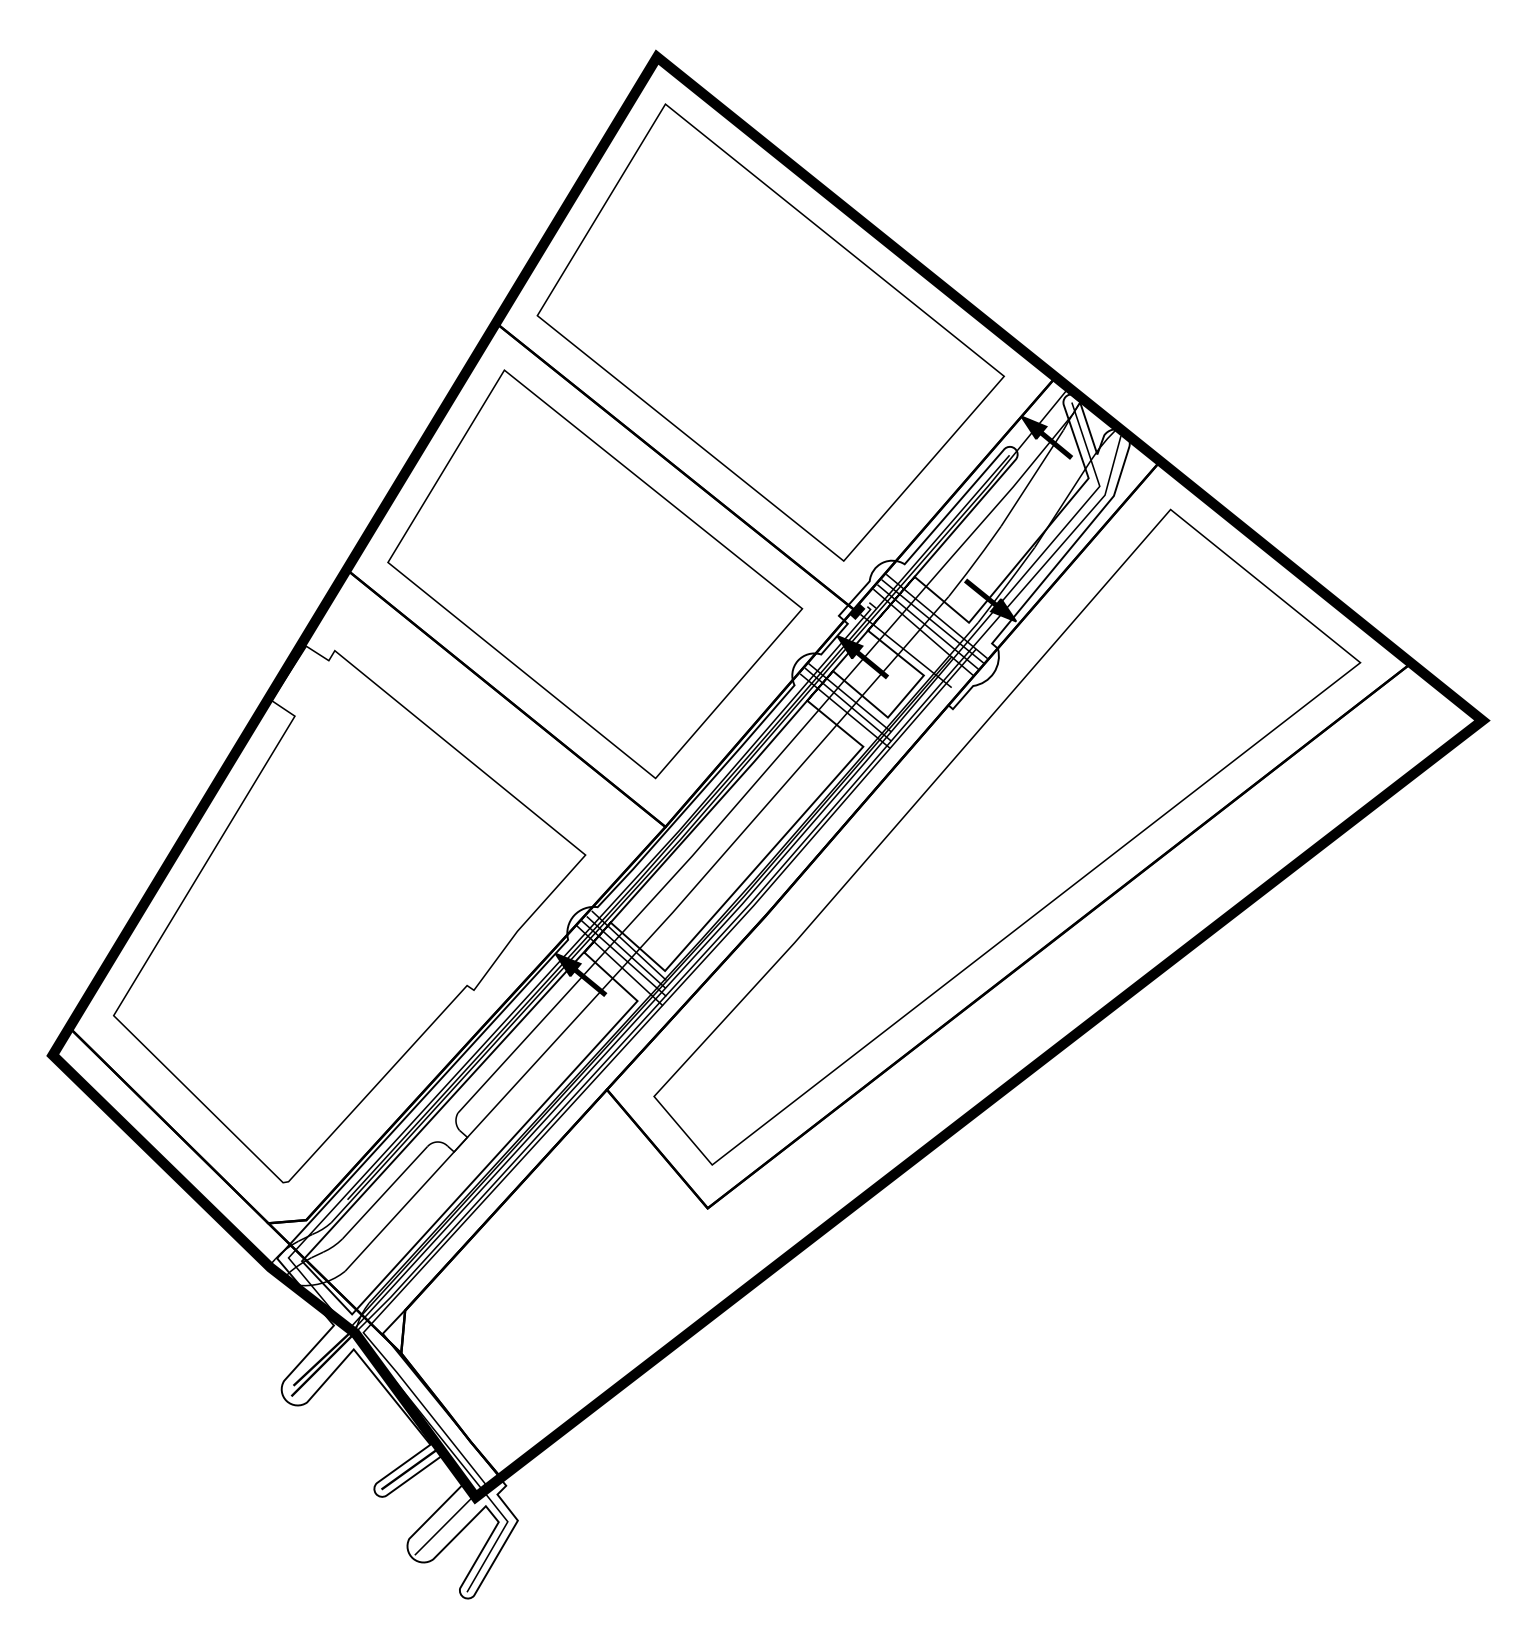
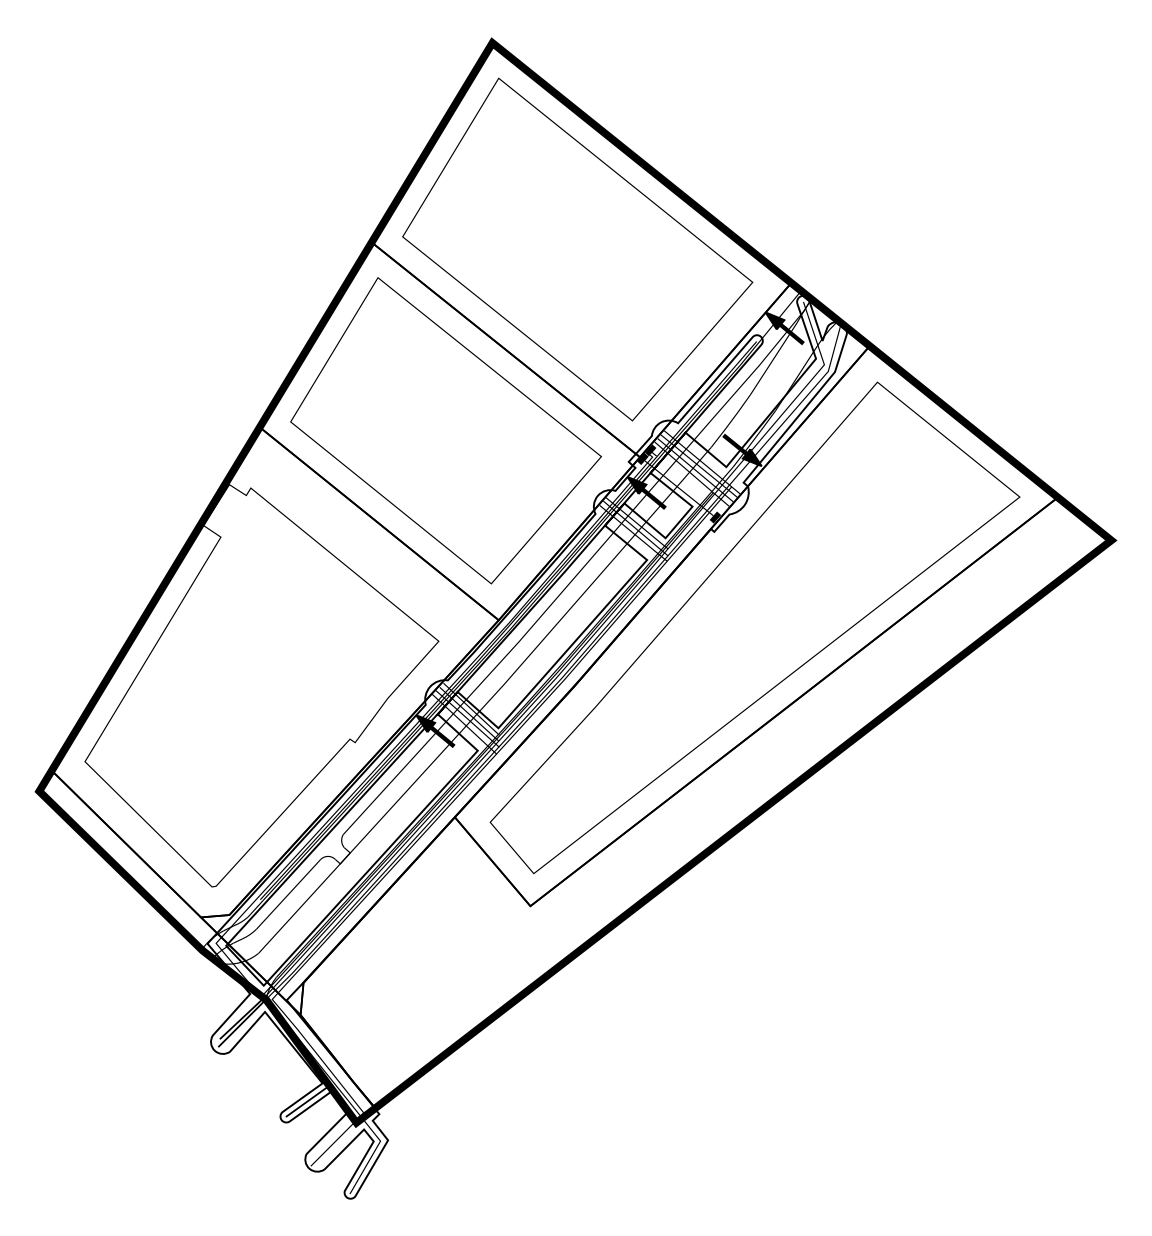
fill: (867, 600) -> (650, 450), added
fill: (954, 689) -> (715, 517), added

